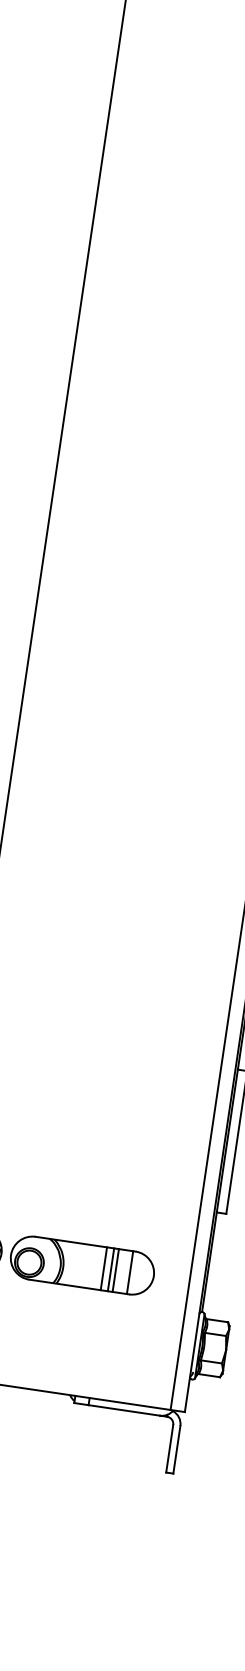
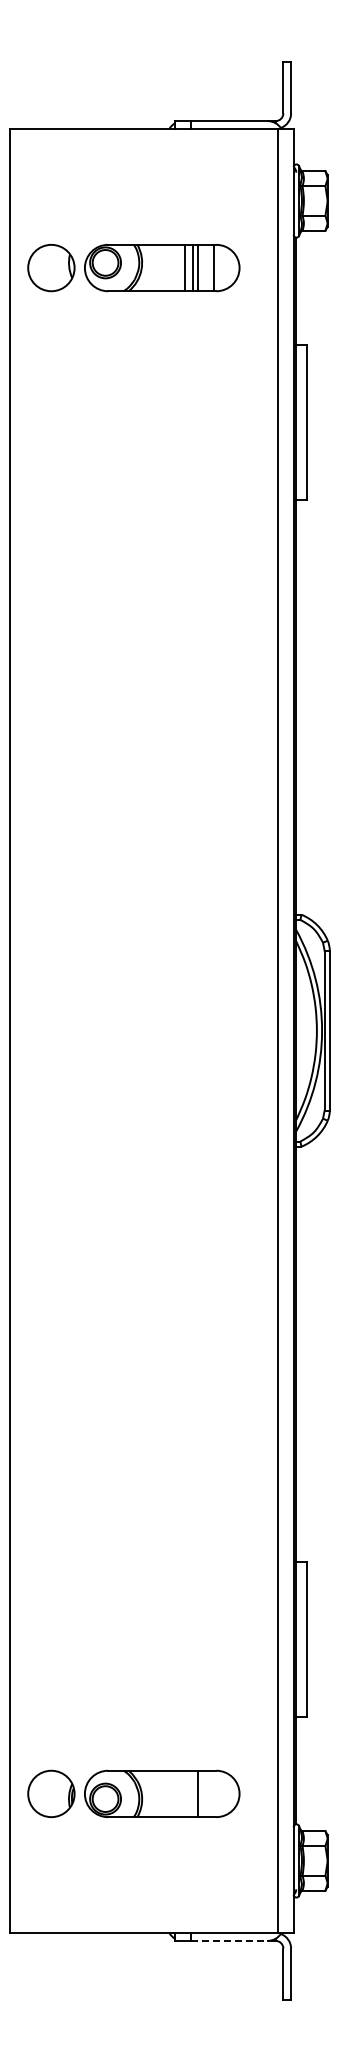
line: (104, 1268) -> (185, 1793), removed
line: (111, 1269) -> (193, 1793), removed
line: (129, 1272) -> (213, 1793), removed
line: (124, 1410) -> (229, 1940), solid -> dashed

